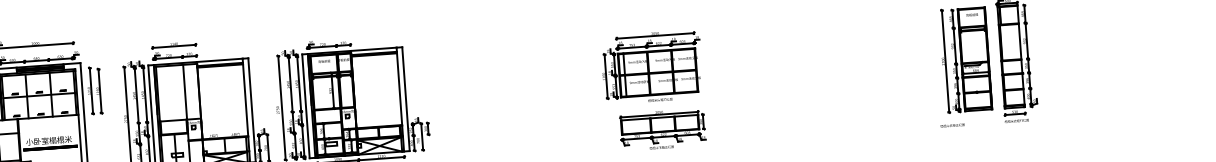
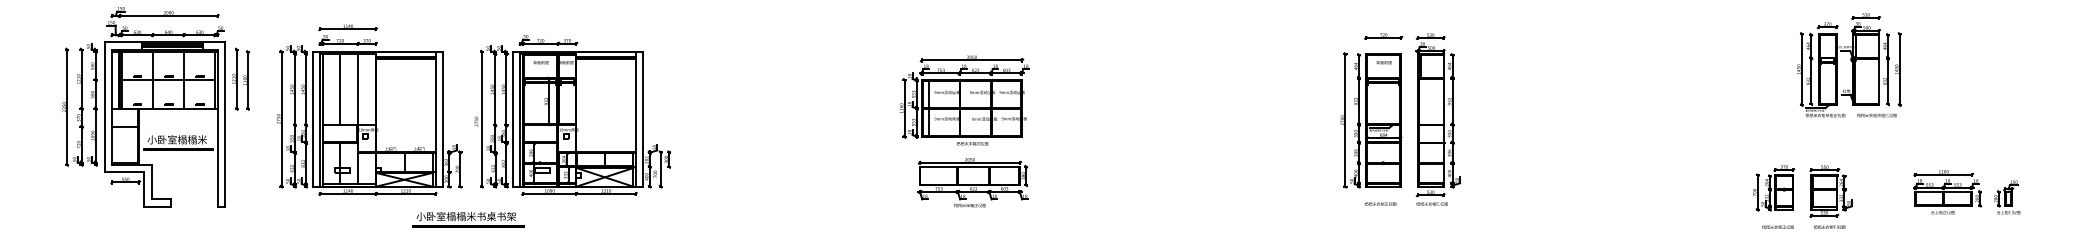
line: (171, 93) -> (340, 89), added
text: (952, 125) -> (1380, 203), moved

